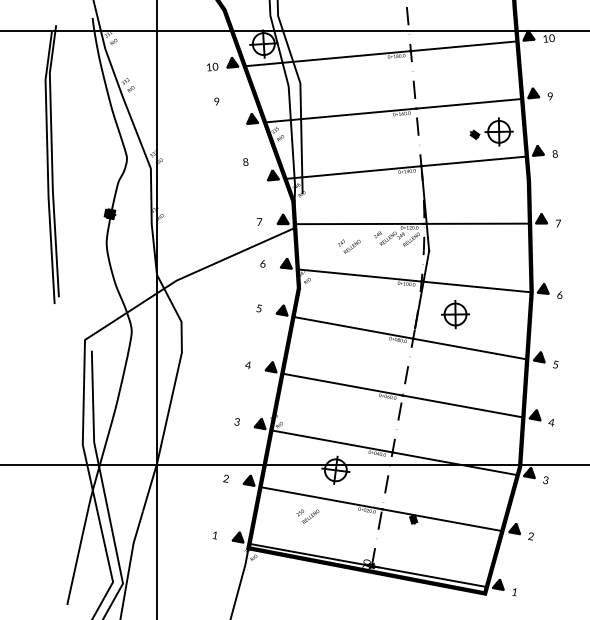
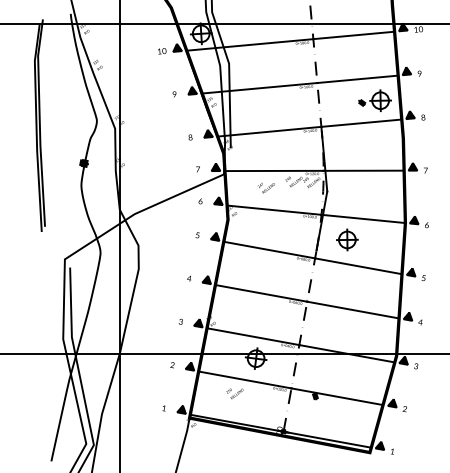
text: (216, 101) -> (174, 94), moved
text: (245, 161) -> (190, 137), moved

